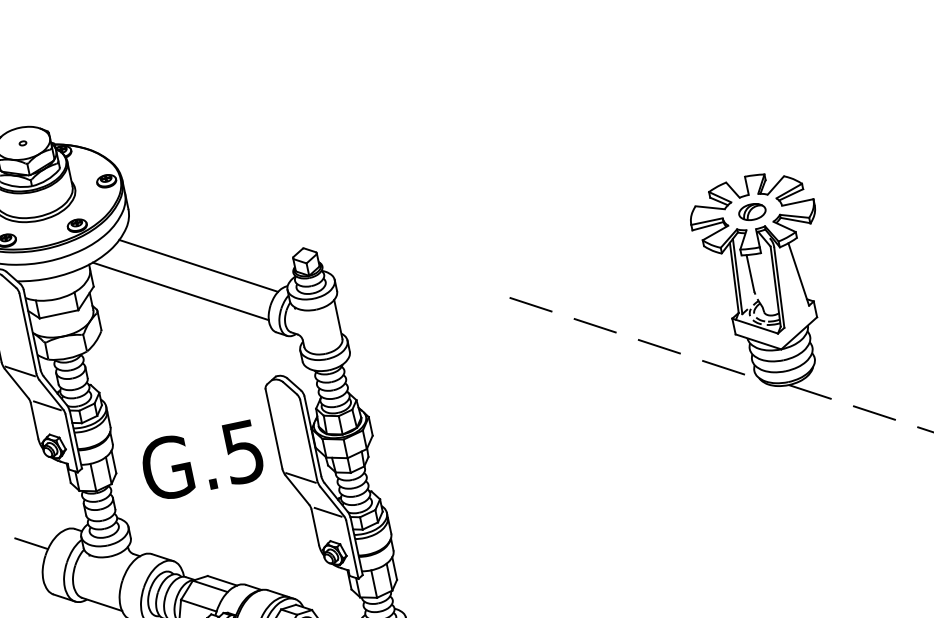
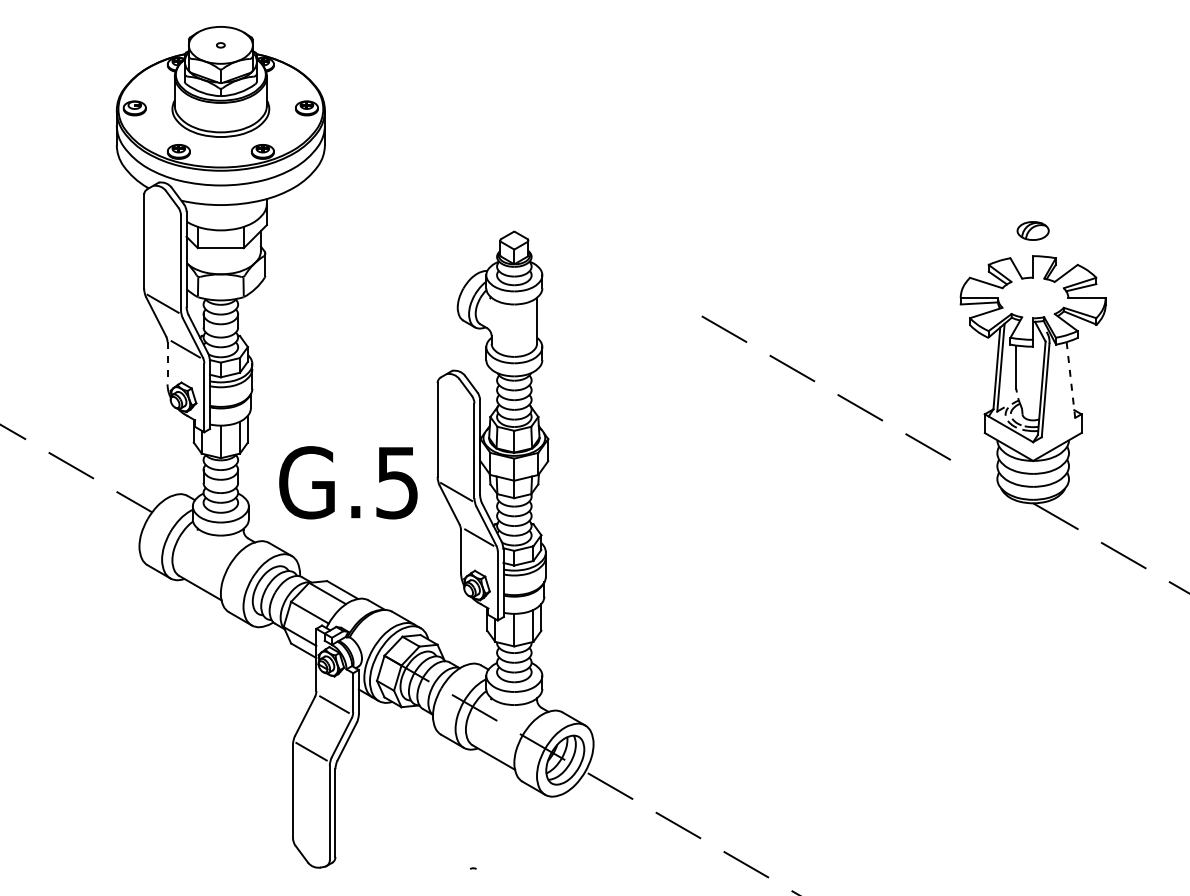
part: (751, 211) -> (1032, 230), moved
line: (198, 265) -> (391, 226), removed
line: (798, 274) -> (1070, 380), solid -> dashed
line: (180, 291) -> (364, 251), removed
line: (616, 333) -> (814, 382), moved
line: (34, 420) -> (167, 363), solid -> dashed
text: (202, 460) -> (348, 482), moved

